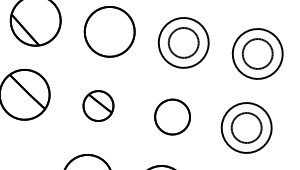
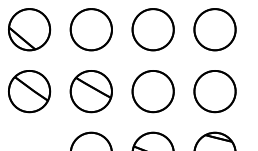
circle: (182, 42) -> (152, 29), size x1.67
circle: (257, 53) -> (214, 29), size x1.67
part: (97, 105) -> (90, 91), size x1.67
circle: (171, 116) -> (152, 91), size x1.43
circle: (246, 127) -> (214, 91), size x1.67

